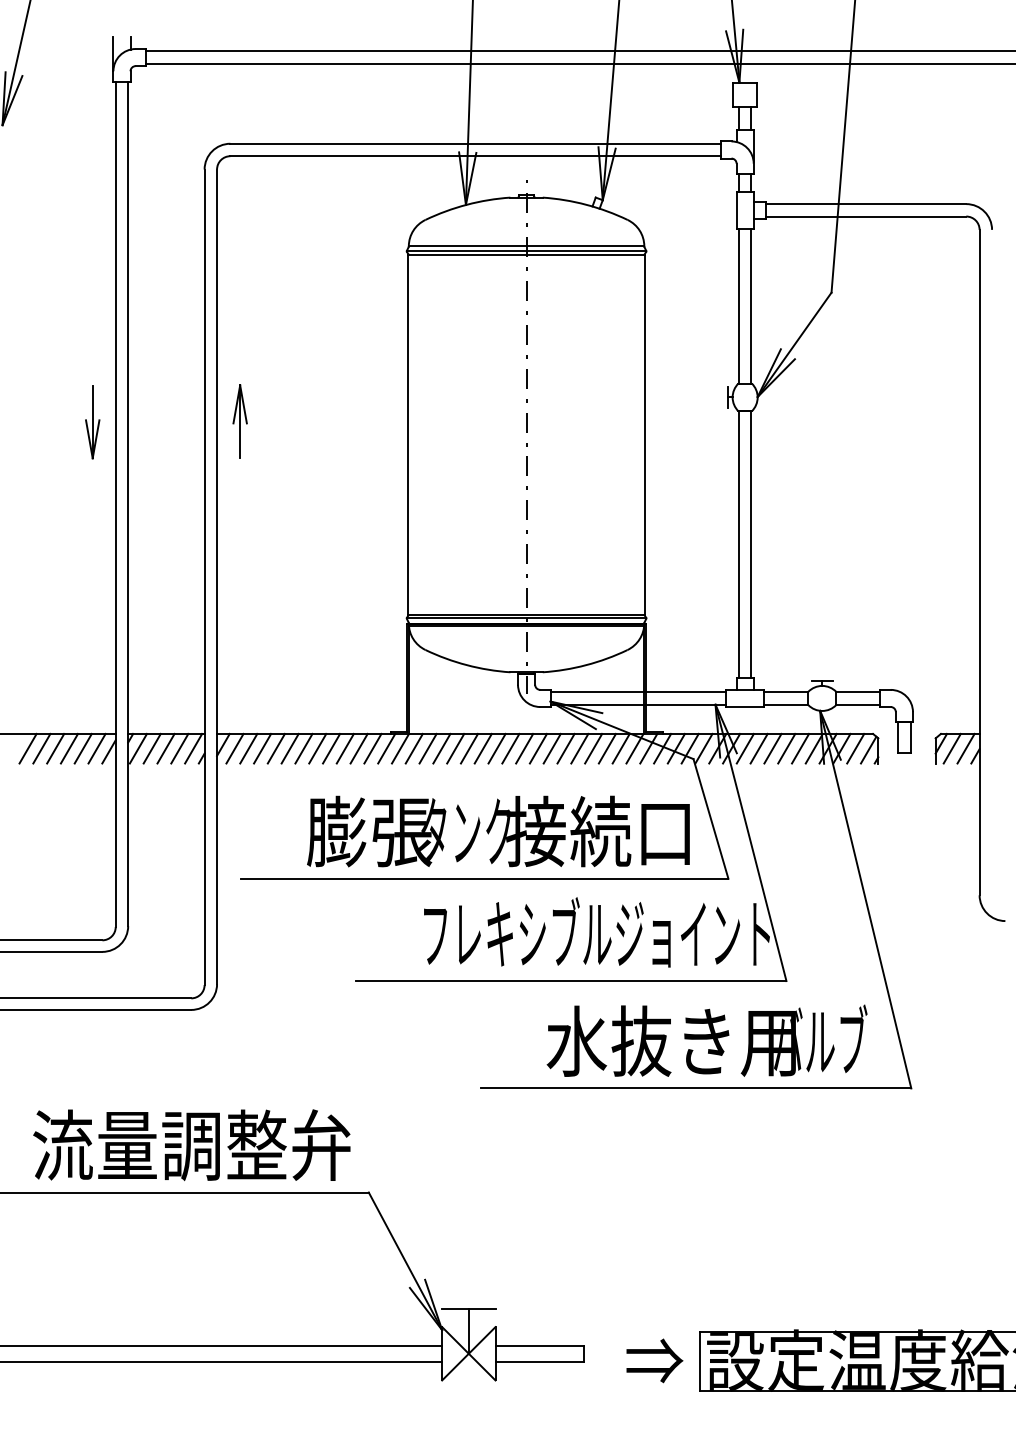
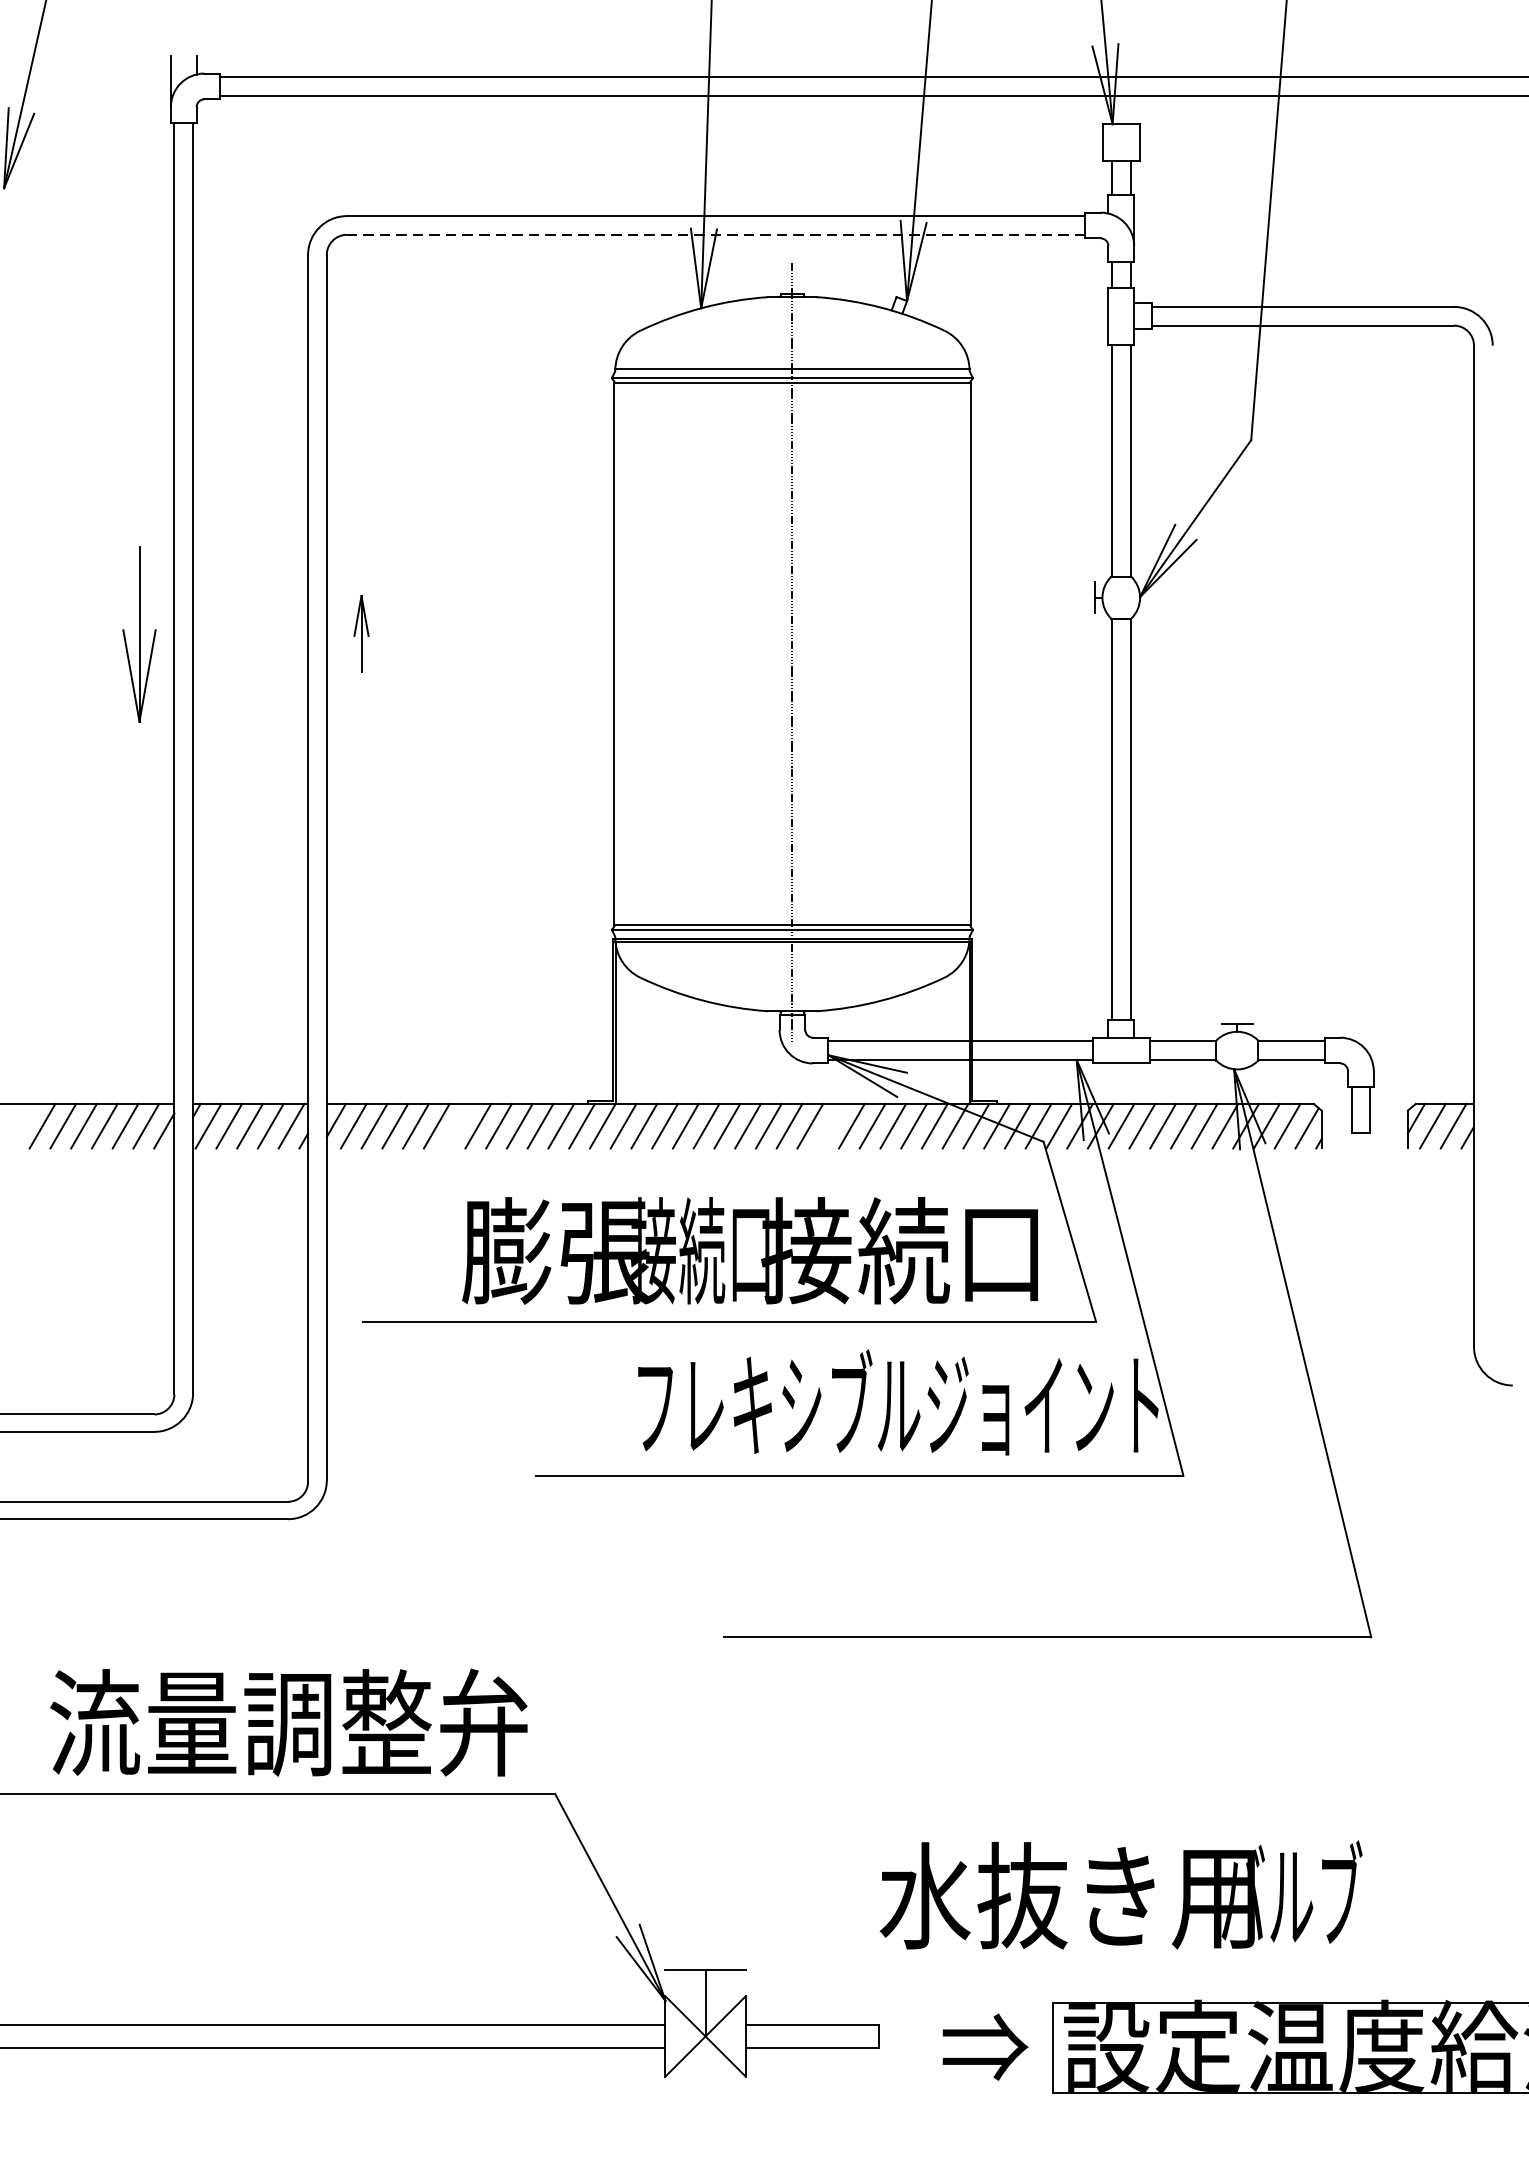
line: (475, 156) -> (715, 235), solid -> dashed
part: (239, 421) -> (360, 633), size x0.7
part: (92, 422) -> (139, 635), size x1.6
line: (303, 748) -> (456, 1125), removed
line: (551, 748) -> (829, 1125), removed
text: (465, 831) -> (700, 1250), タンク -> 接続口
text: (706, 1040) -> (1120, 1894), moved

